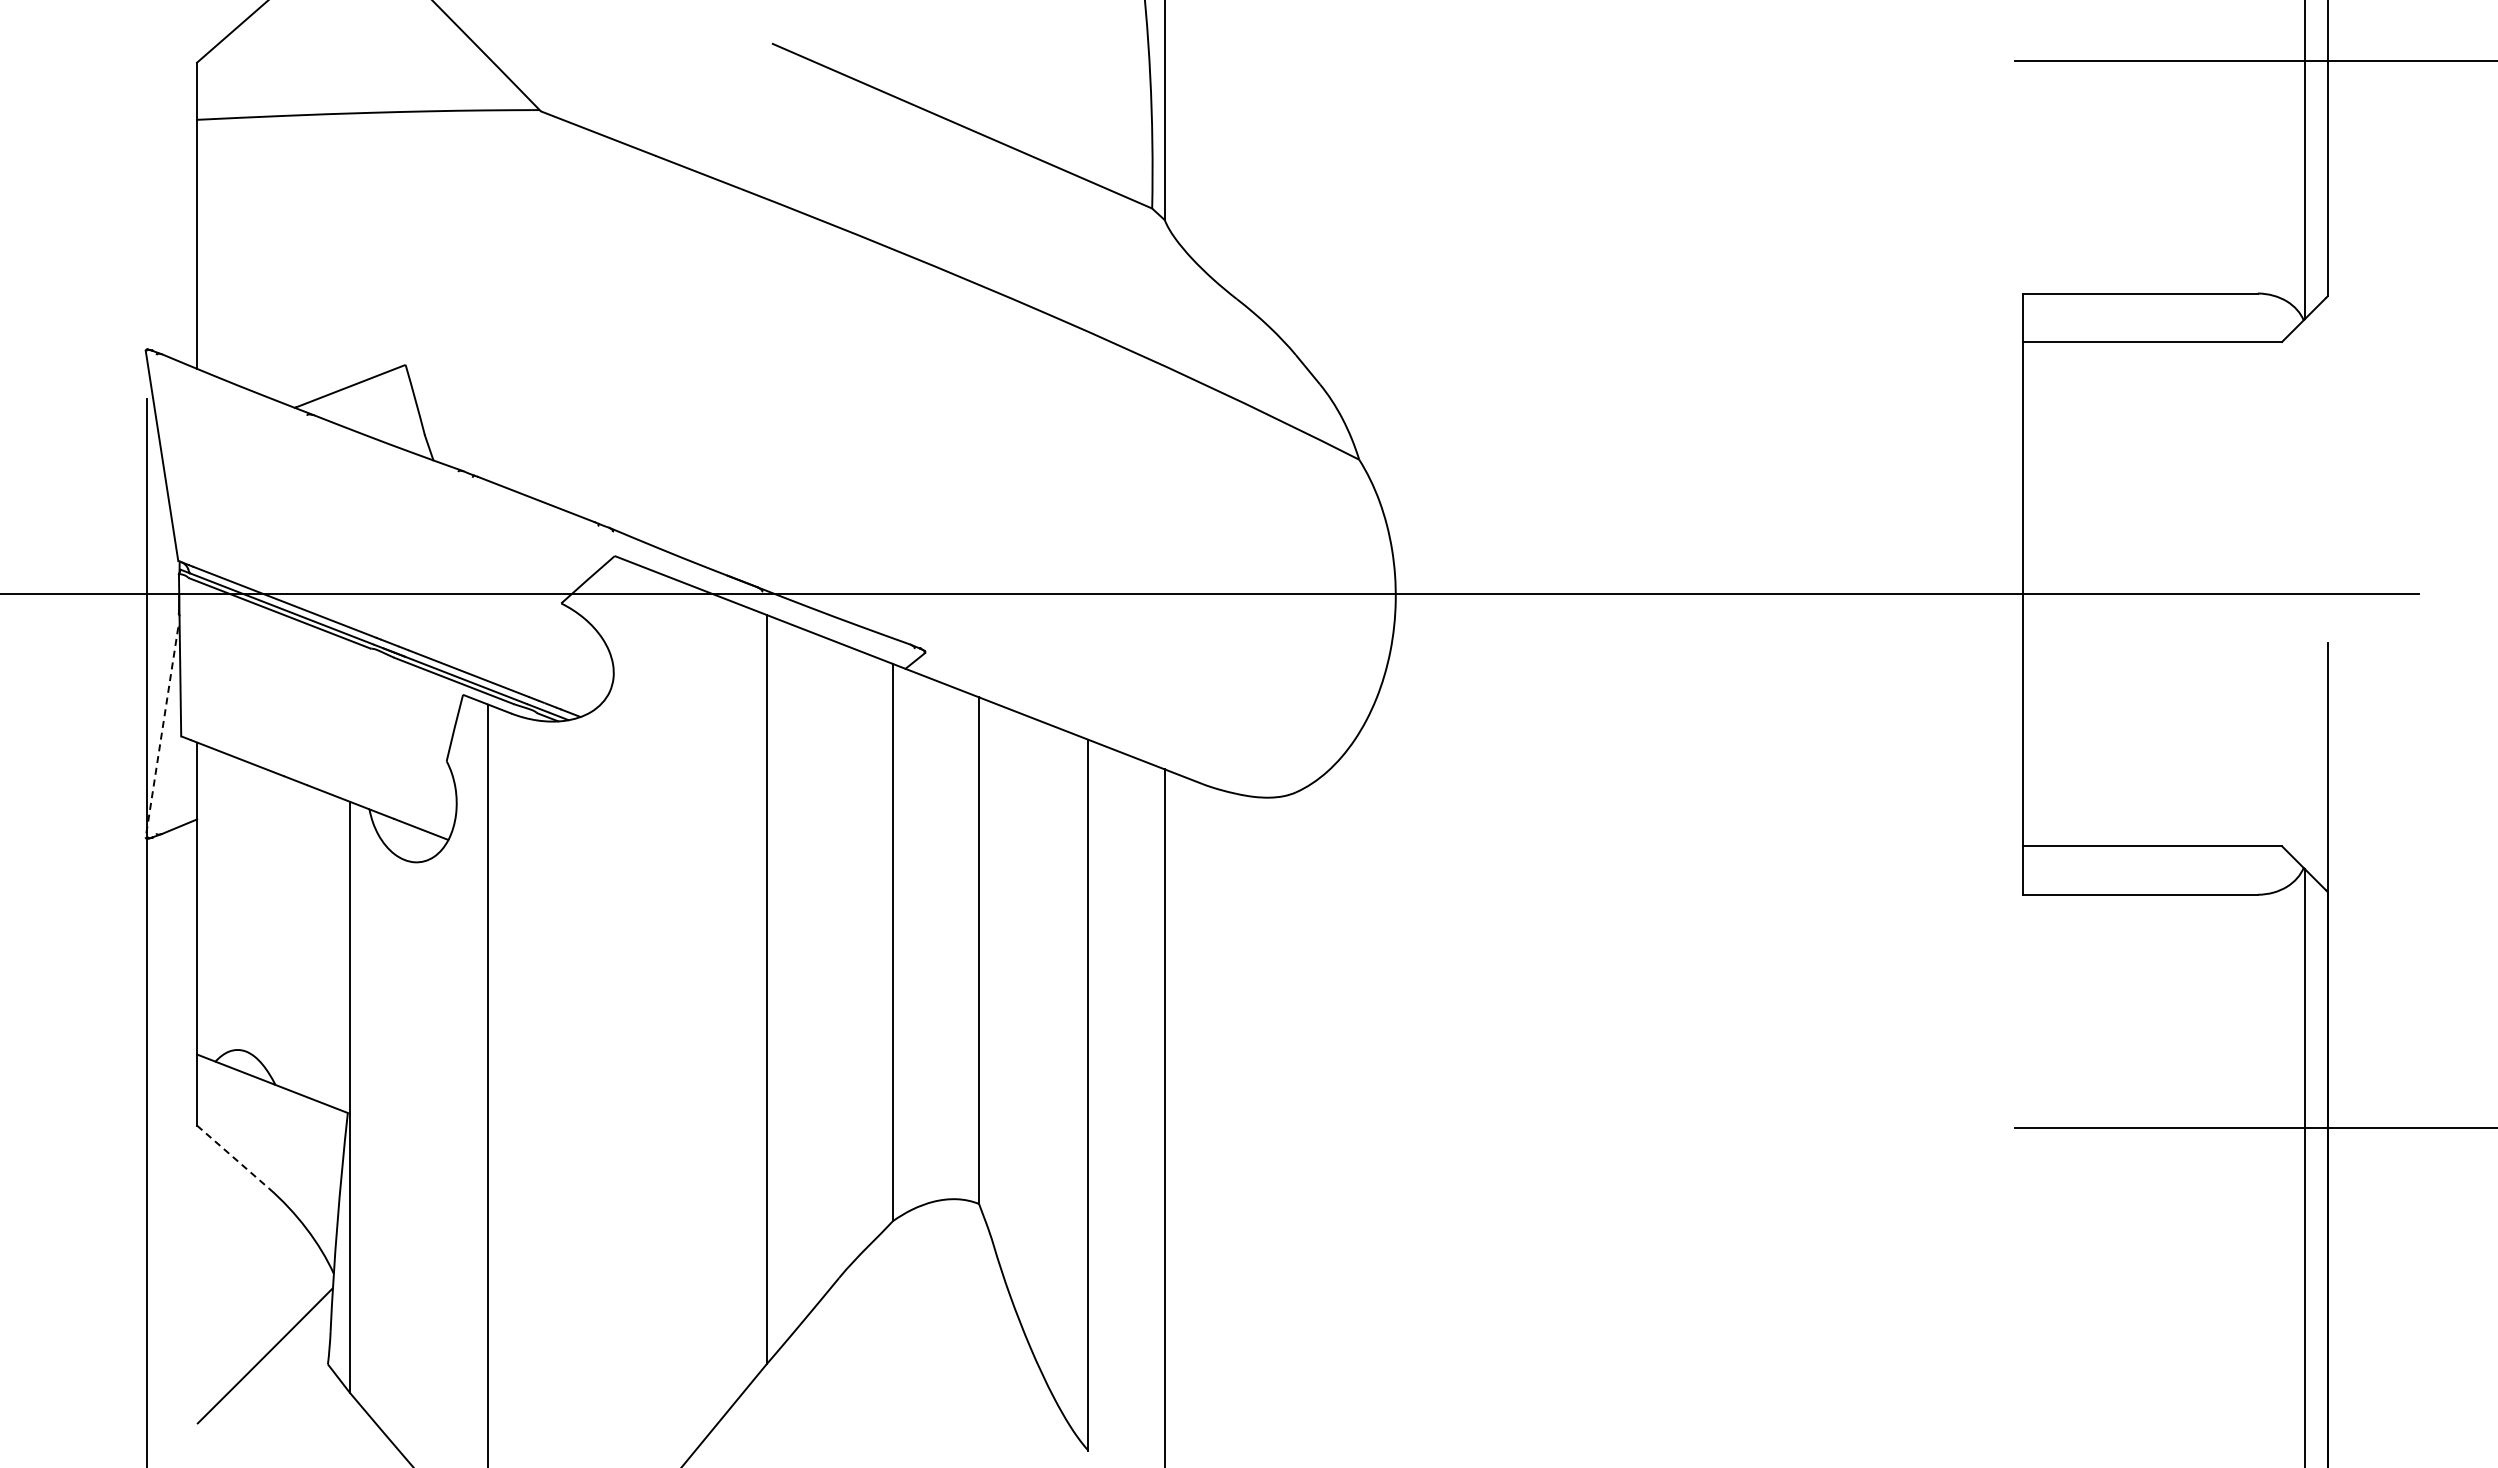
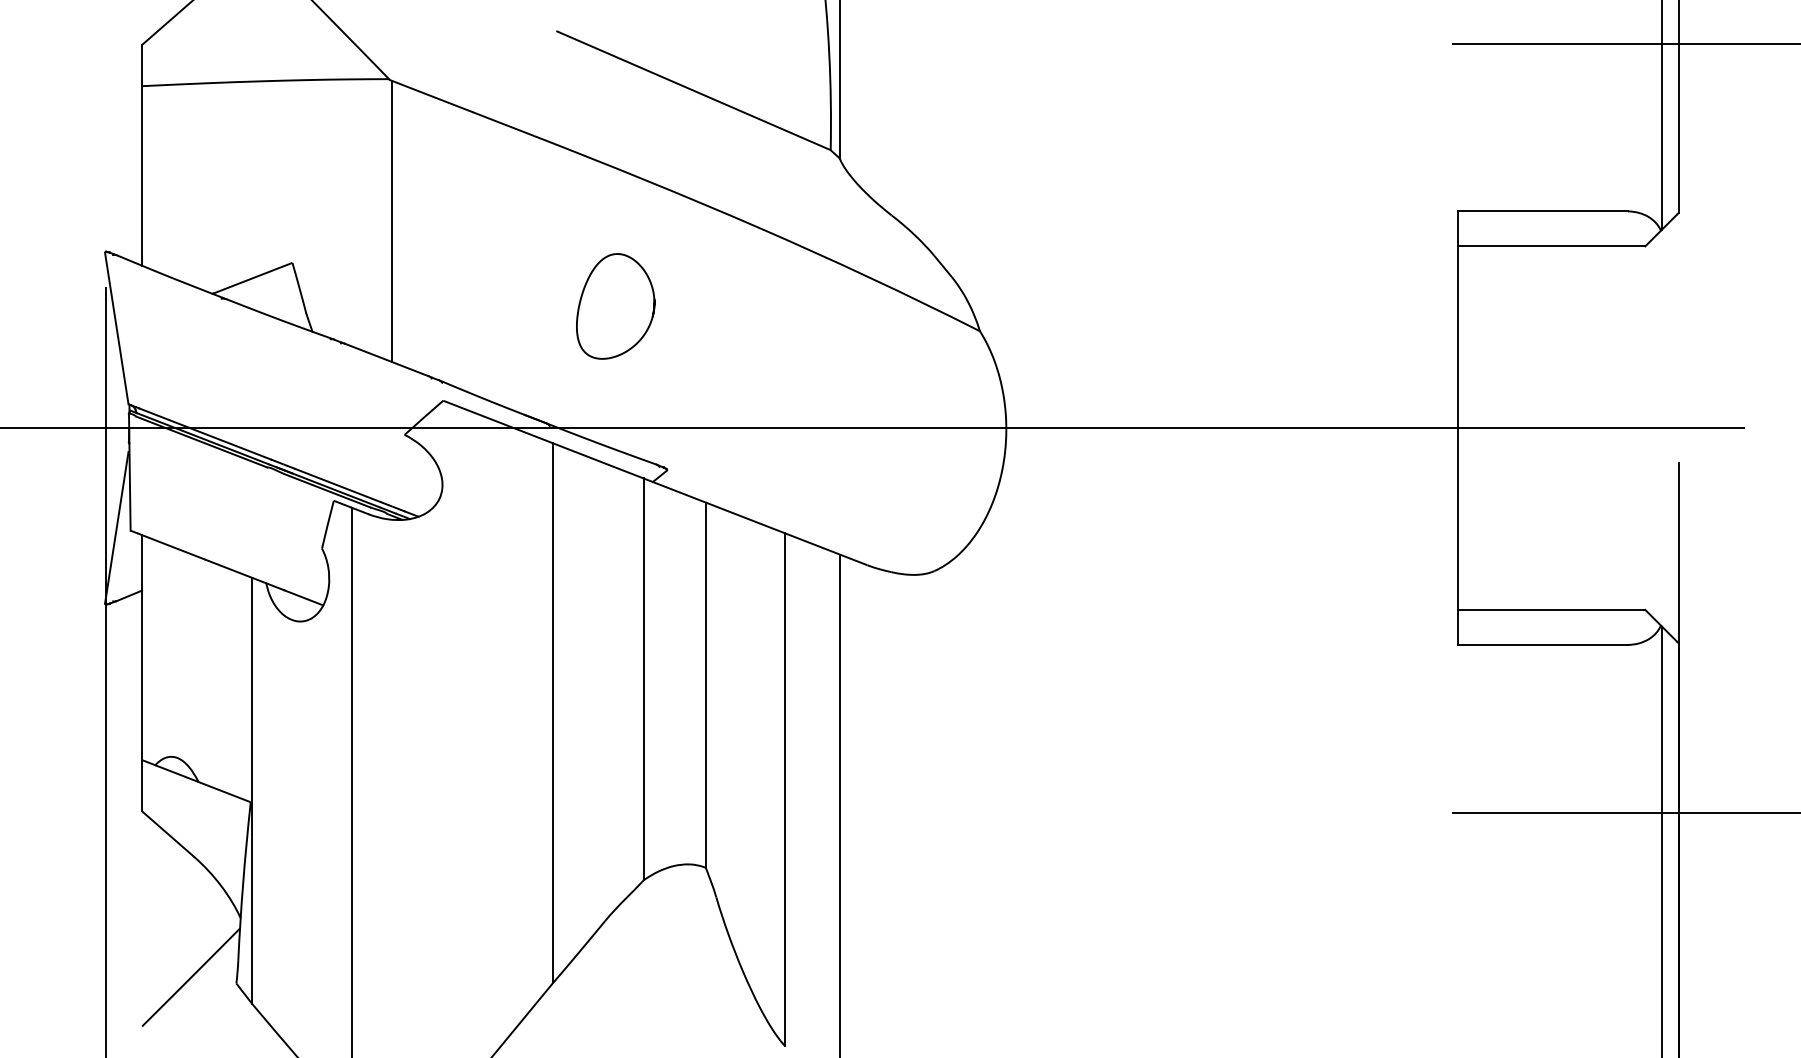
line: (543, 307) -> (391, 221), added
curve: (808, 409) -> (582, 295), added
line: (161, 732) -> (116, 527), dashed -> solid
line: (233, 1157) -> (168, 834), dashed -> solid

